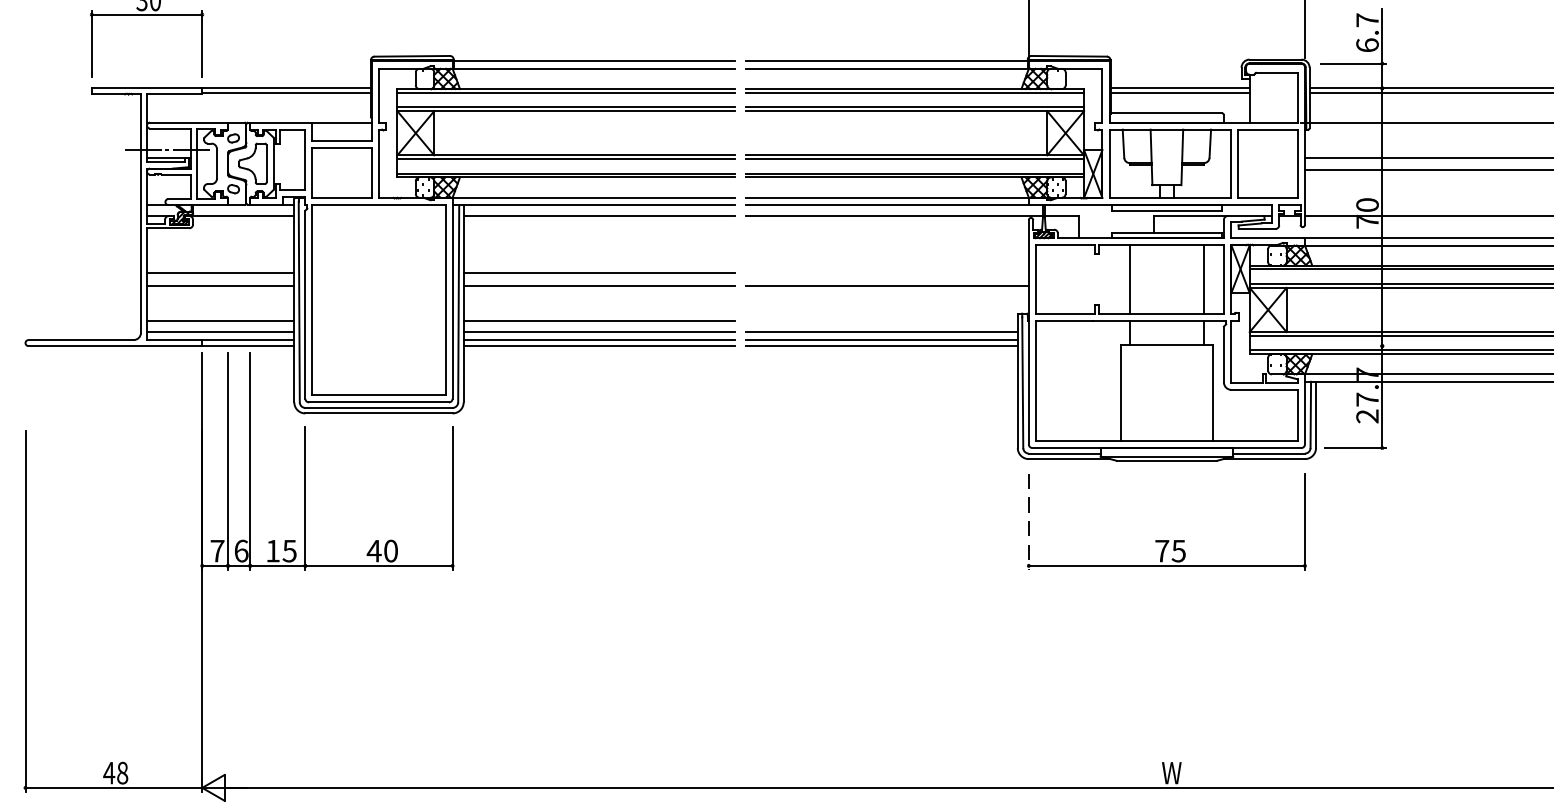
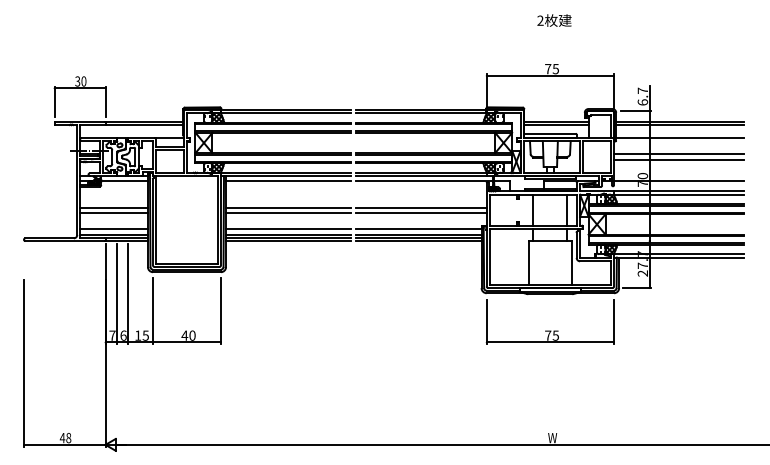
line: (887, 273) -> (421, 207), added
line: (880, 320) -> (418, 229), added
line: (1028, 522) -> (486, 322), dashed -> solid

